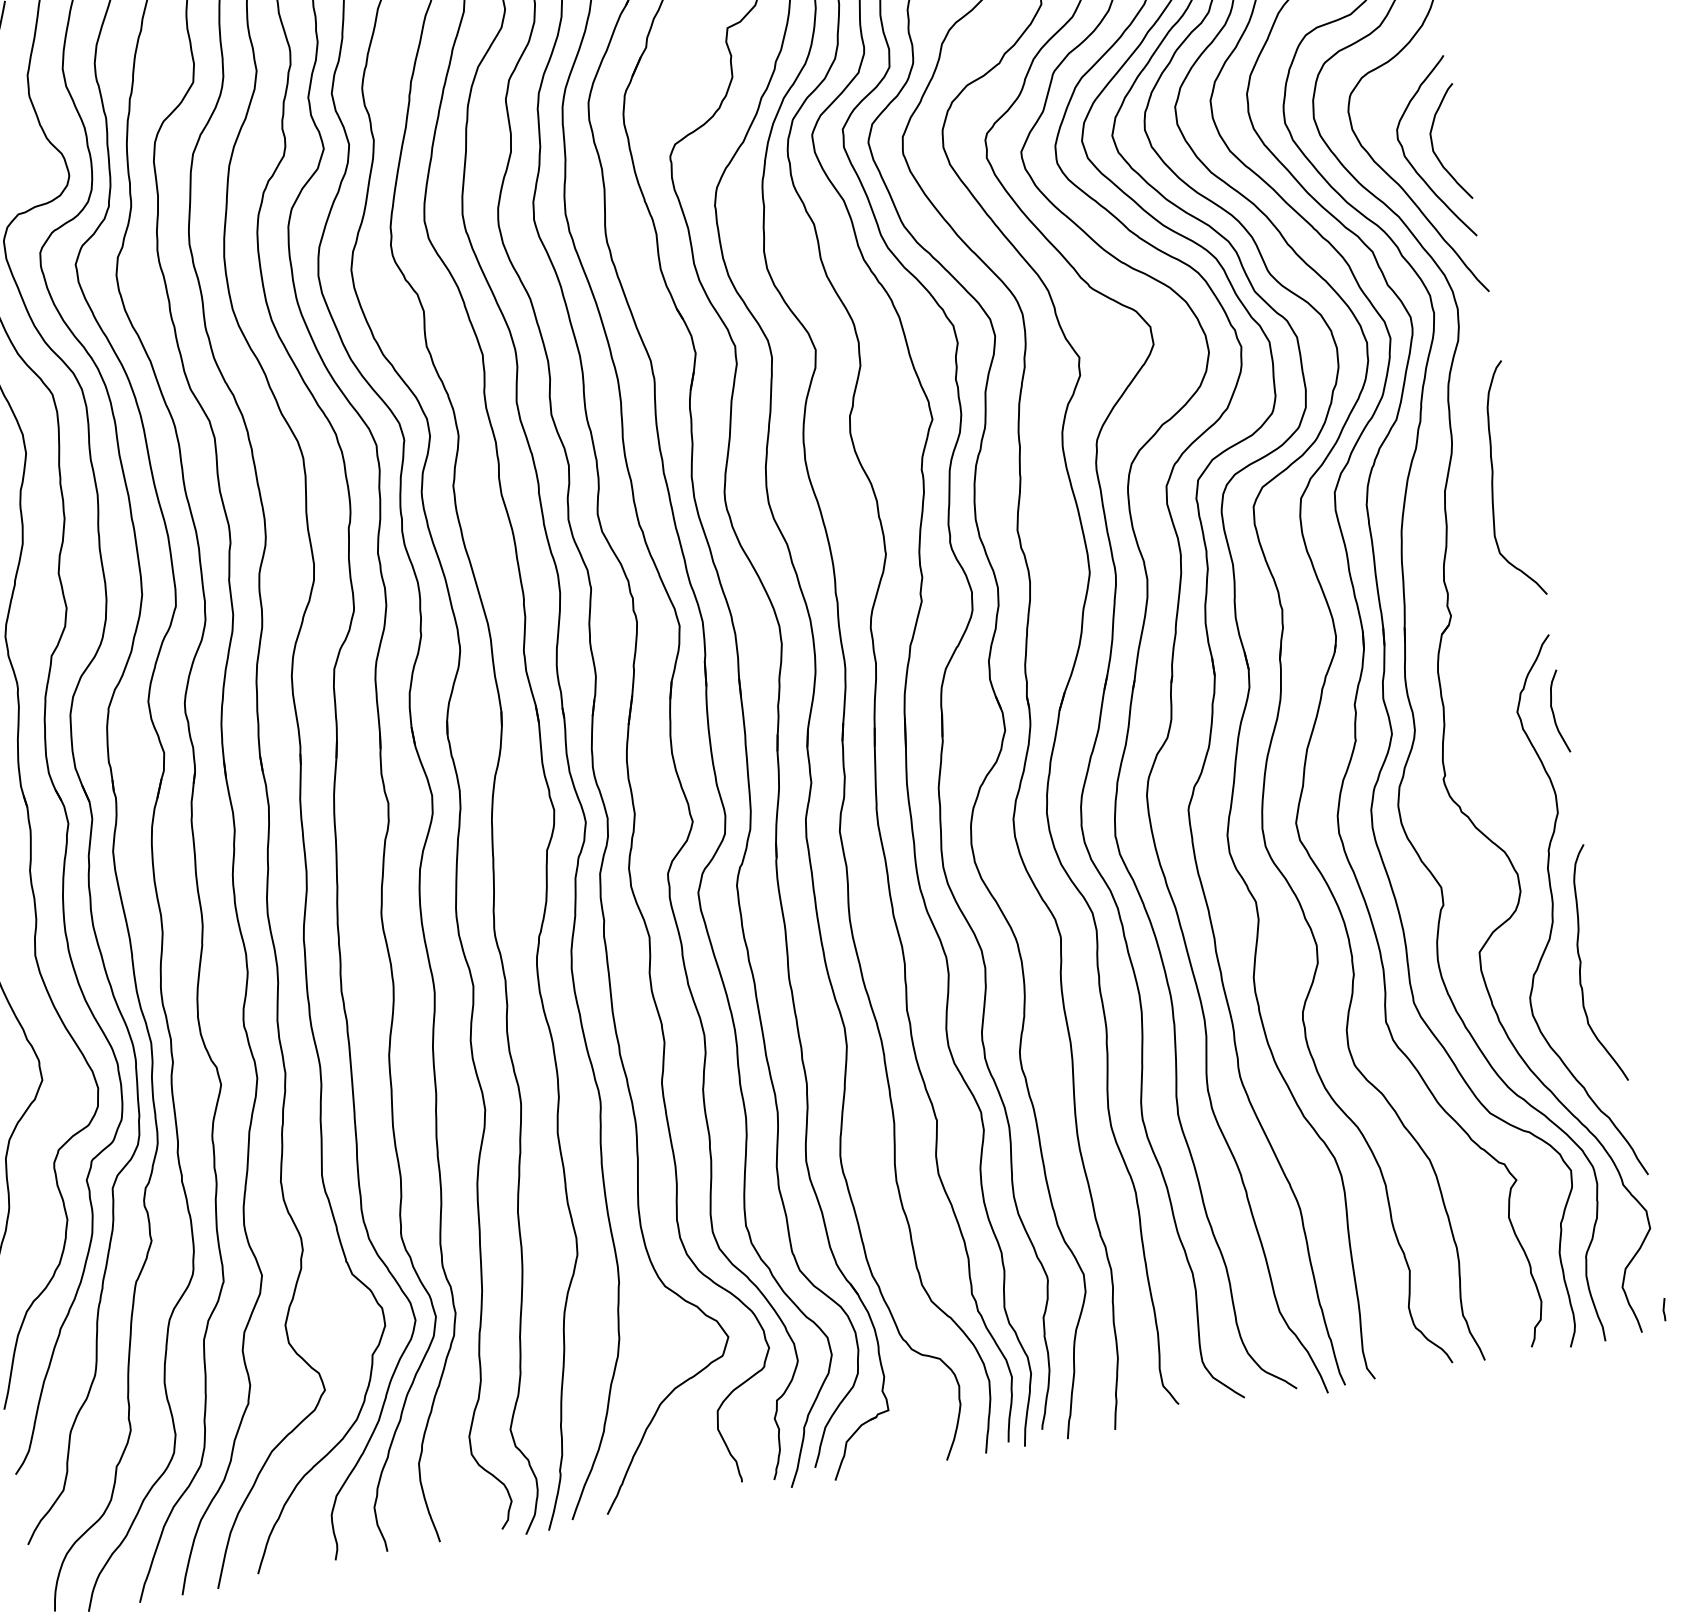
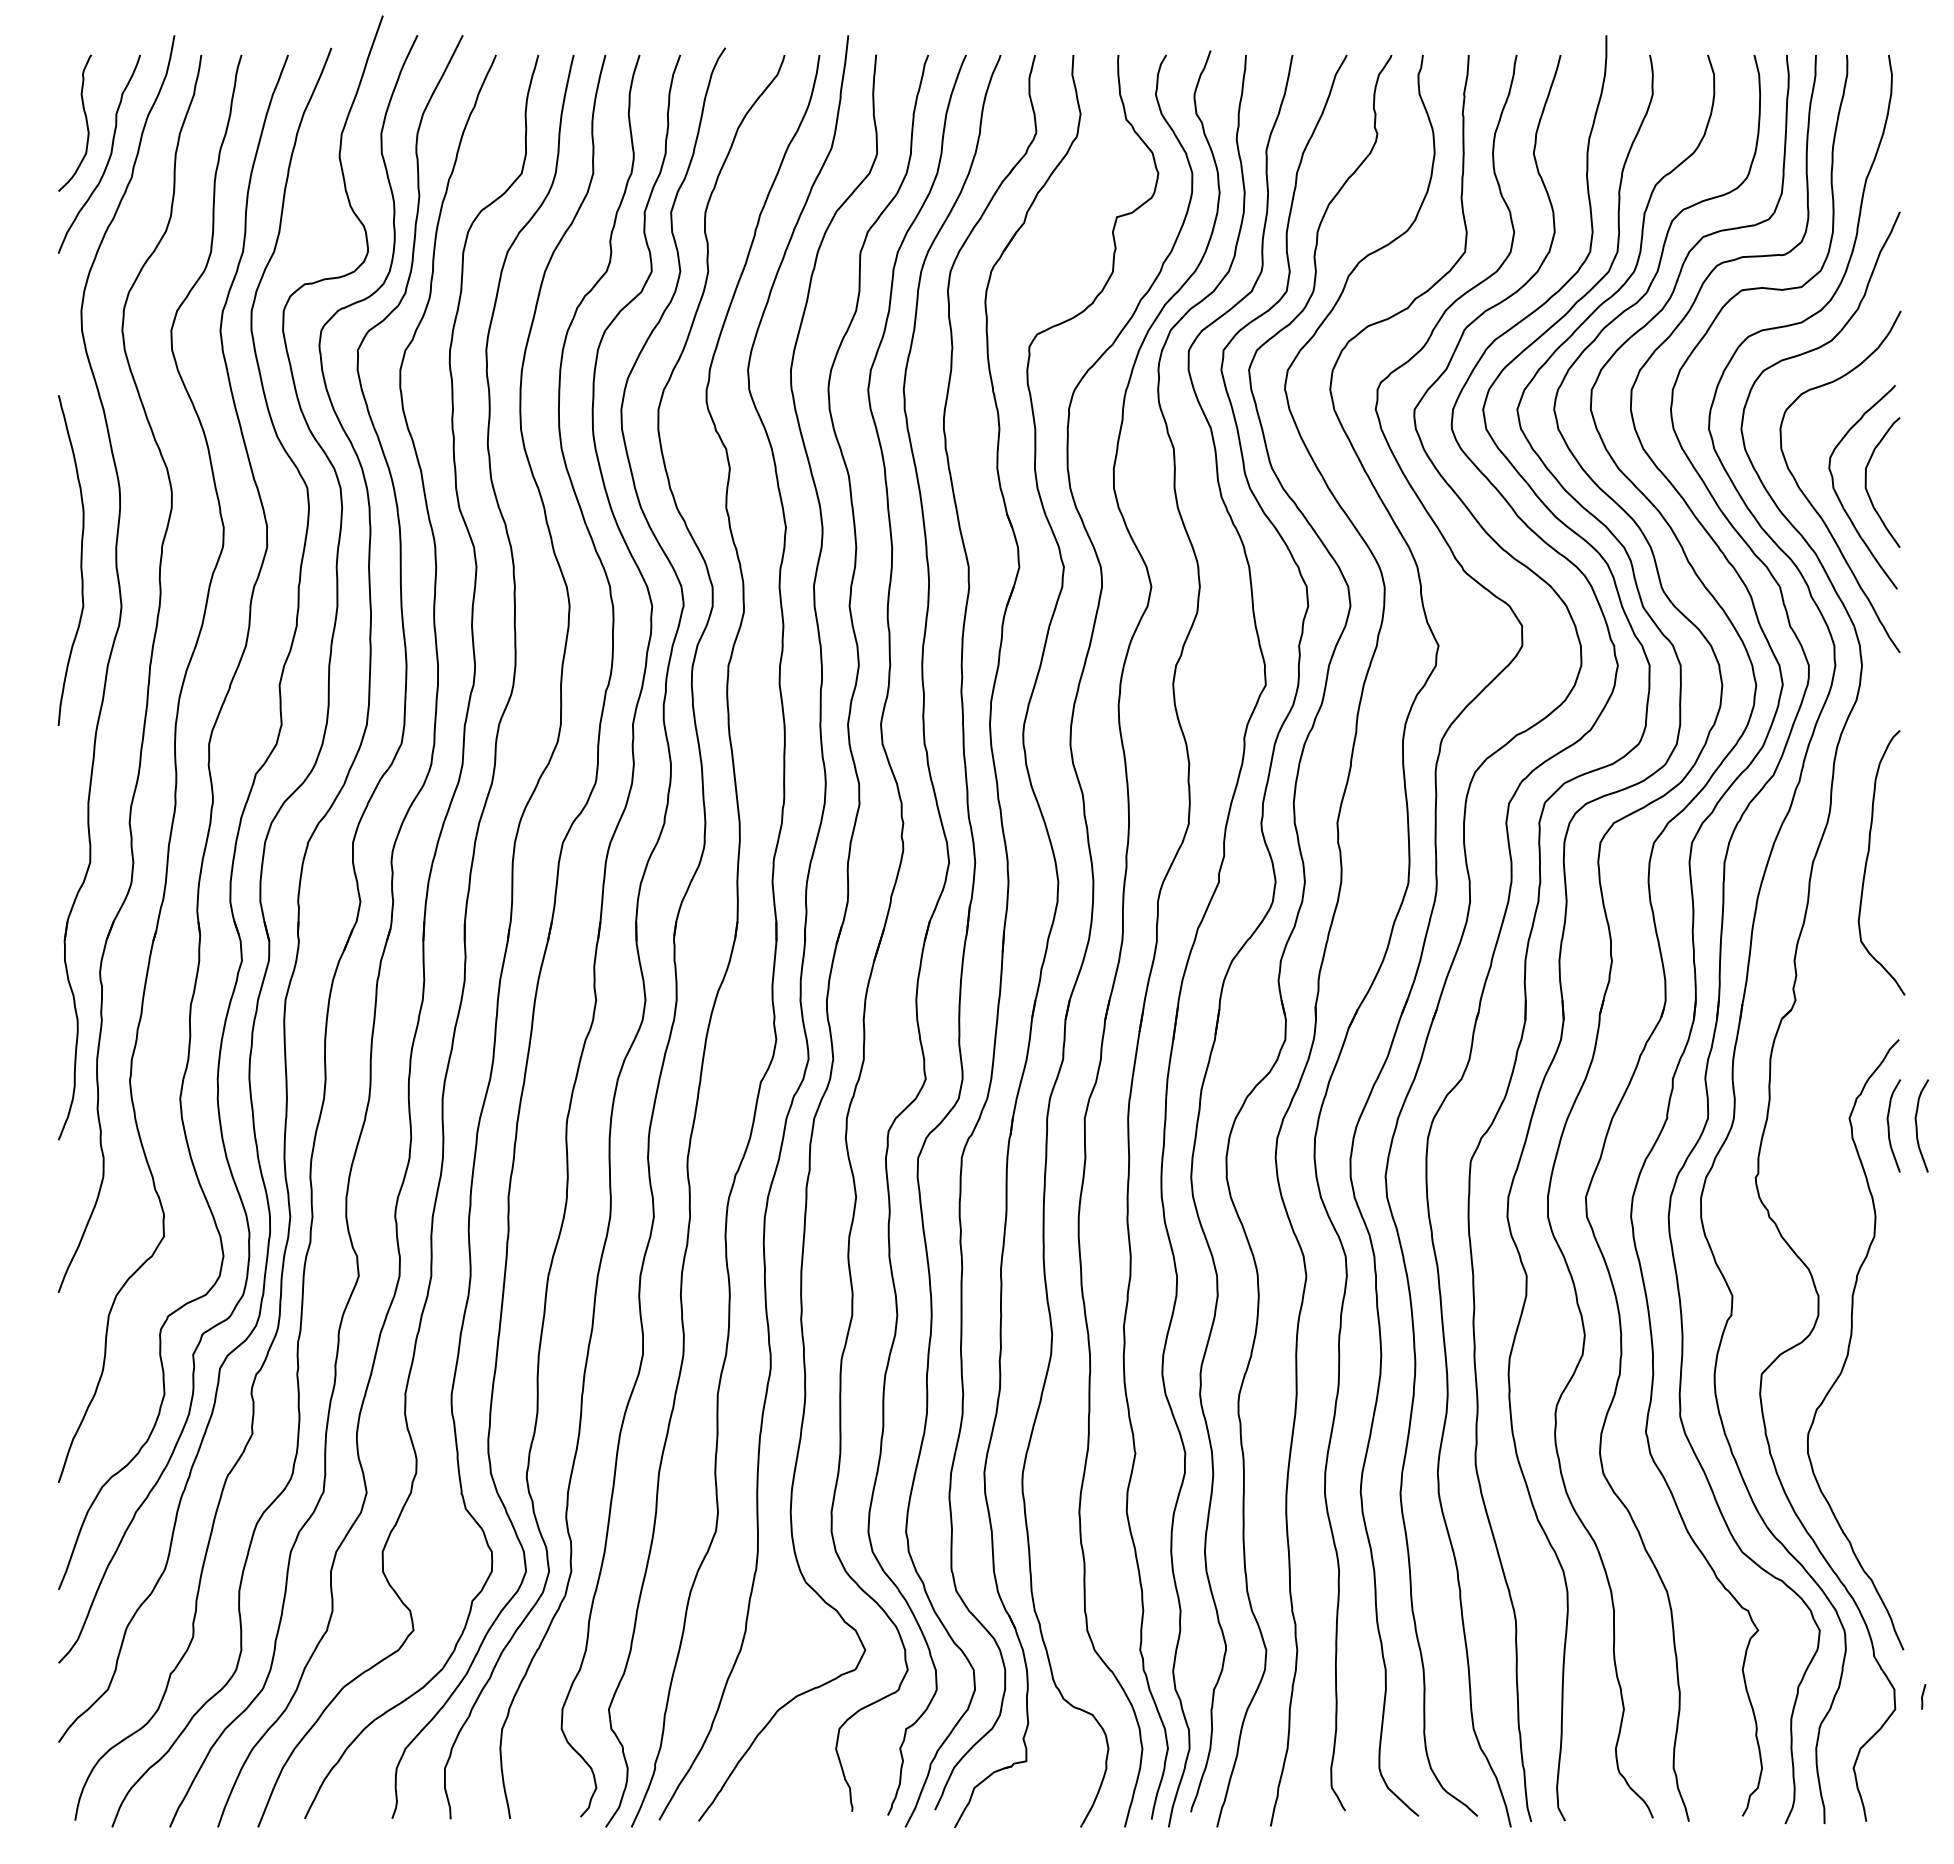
curve: (1578, 707) -> (1917, 1125), added
curve: (1581, 963) -> (1871, 1405), removed
line: (1664, 1309) -> (1923, 1696), moved

